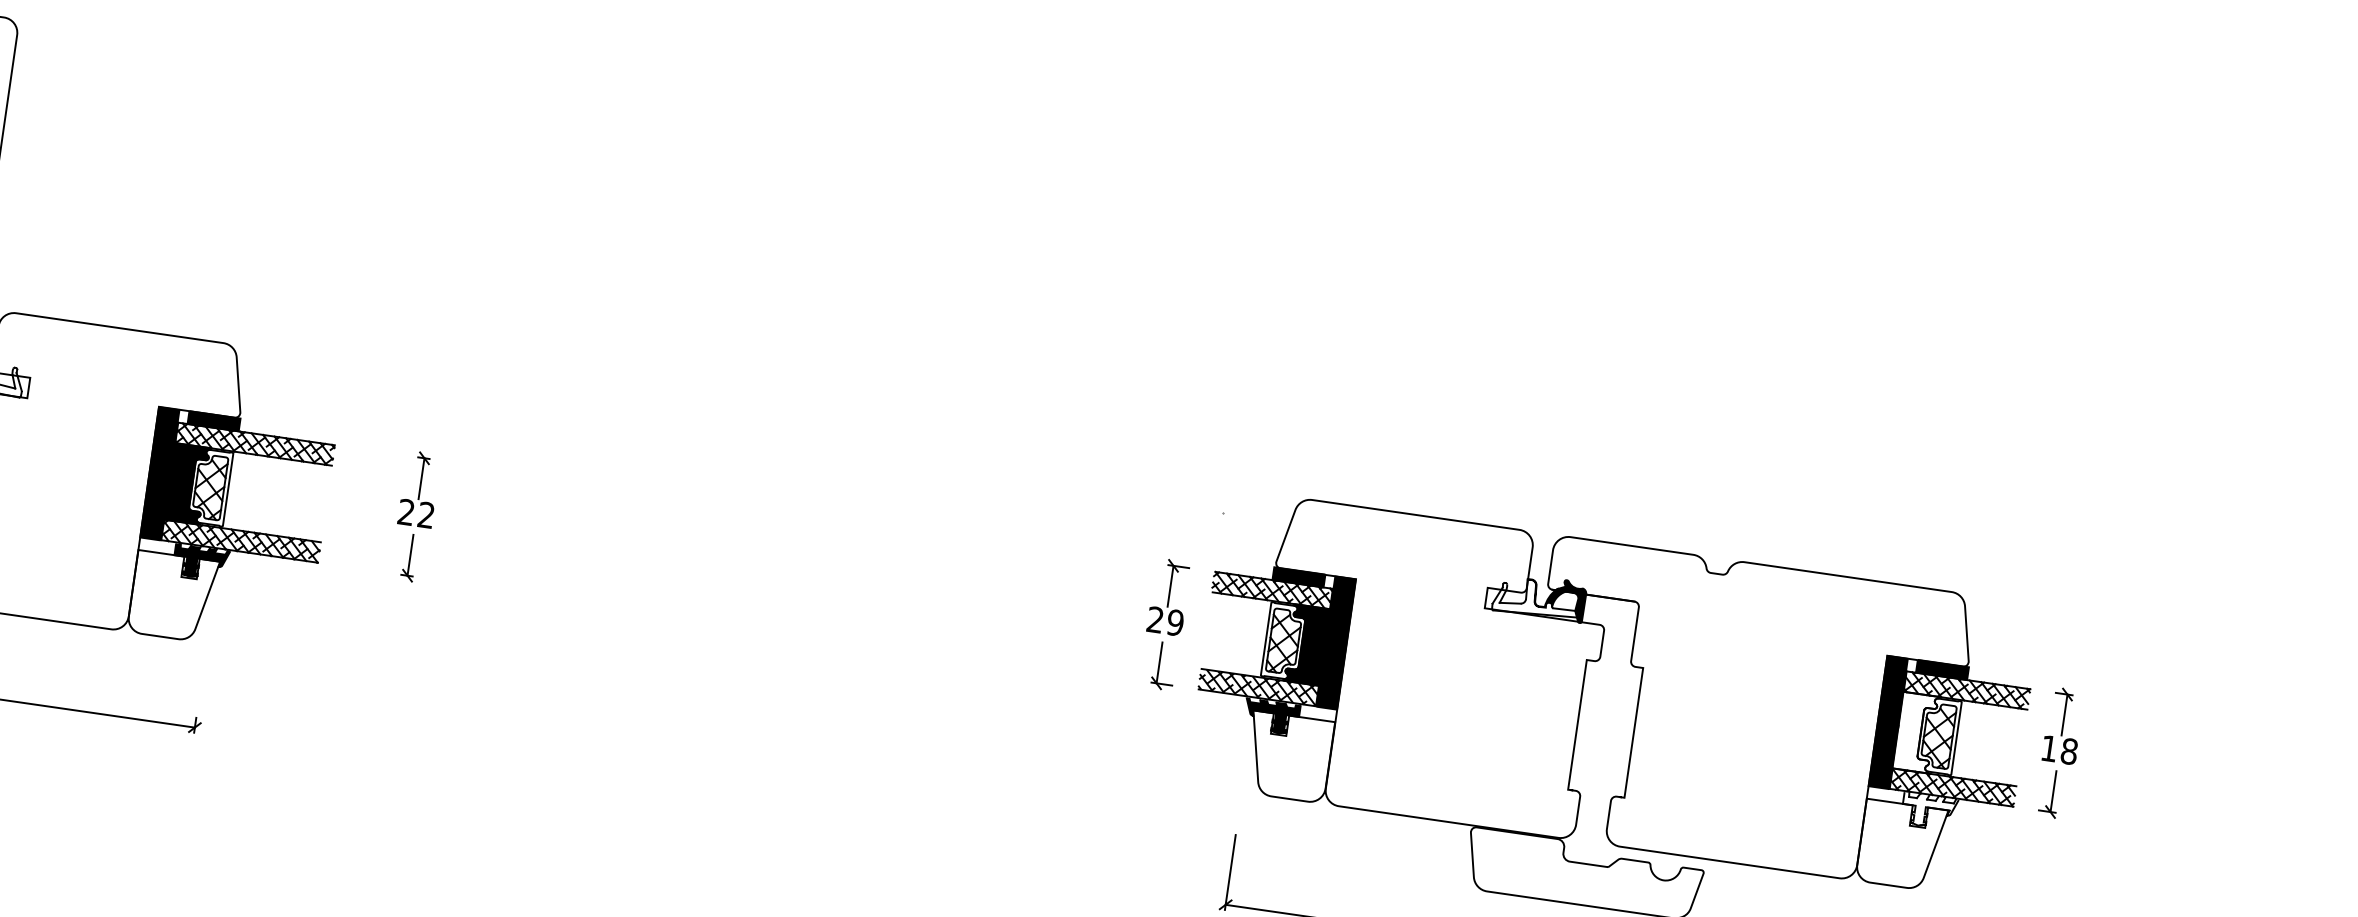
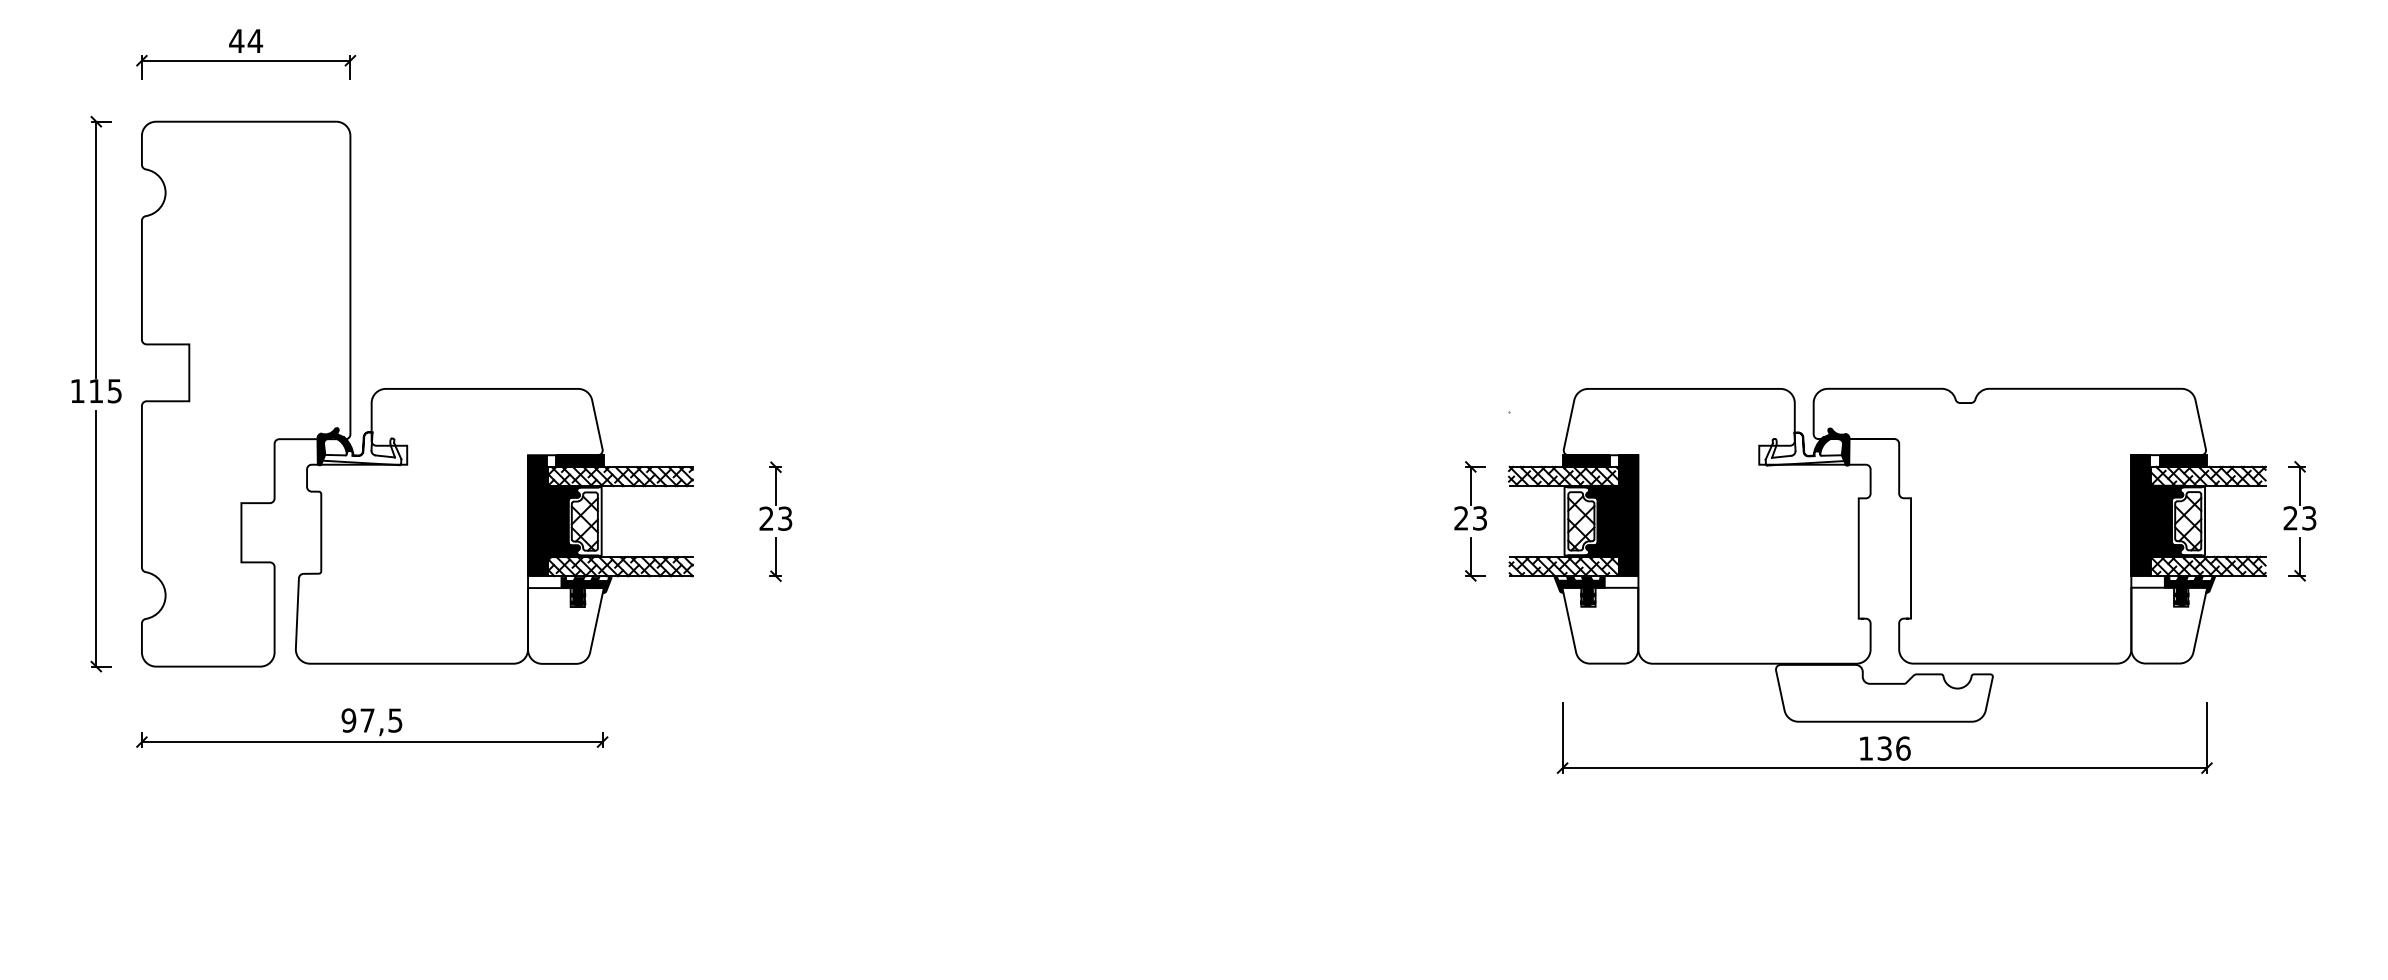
text: (426, 515) -> (785, 518), 22 -> 23
text: (1174, 622) -> (1479, 518), 29 -> 23
fill: (1916, 731) -> (2167, 520), added
text: (2058, 750) -> (2299, 518), 18 -> 23
fill: (1929, 810) -> (2189, 590), added

